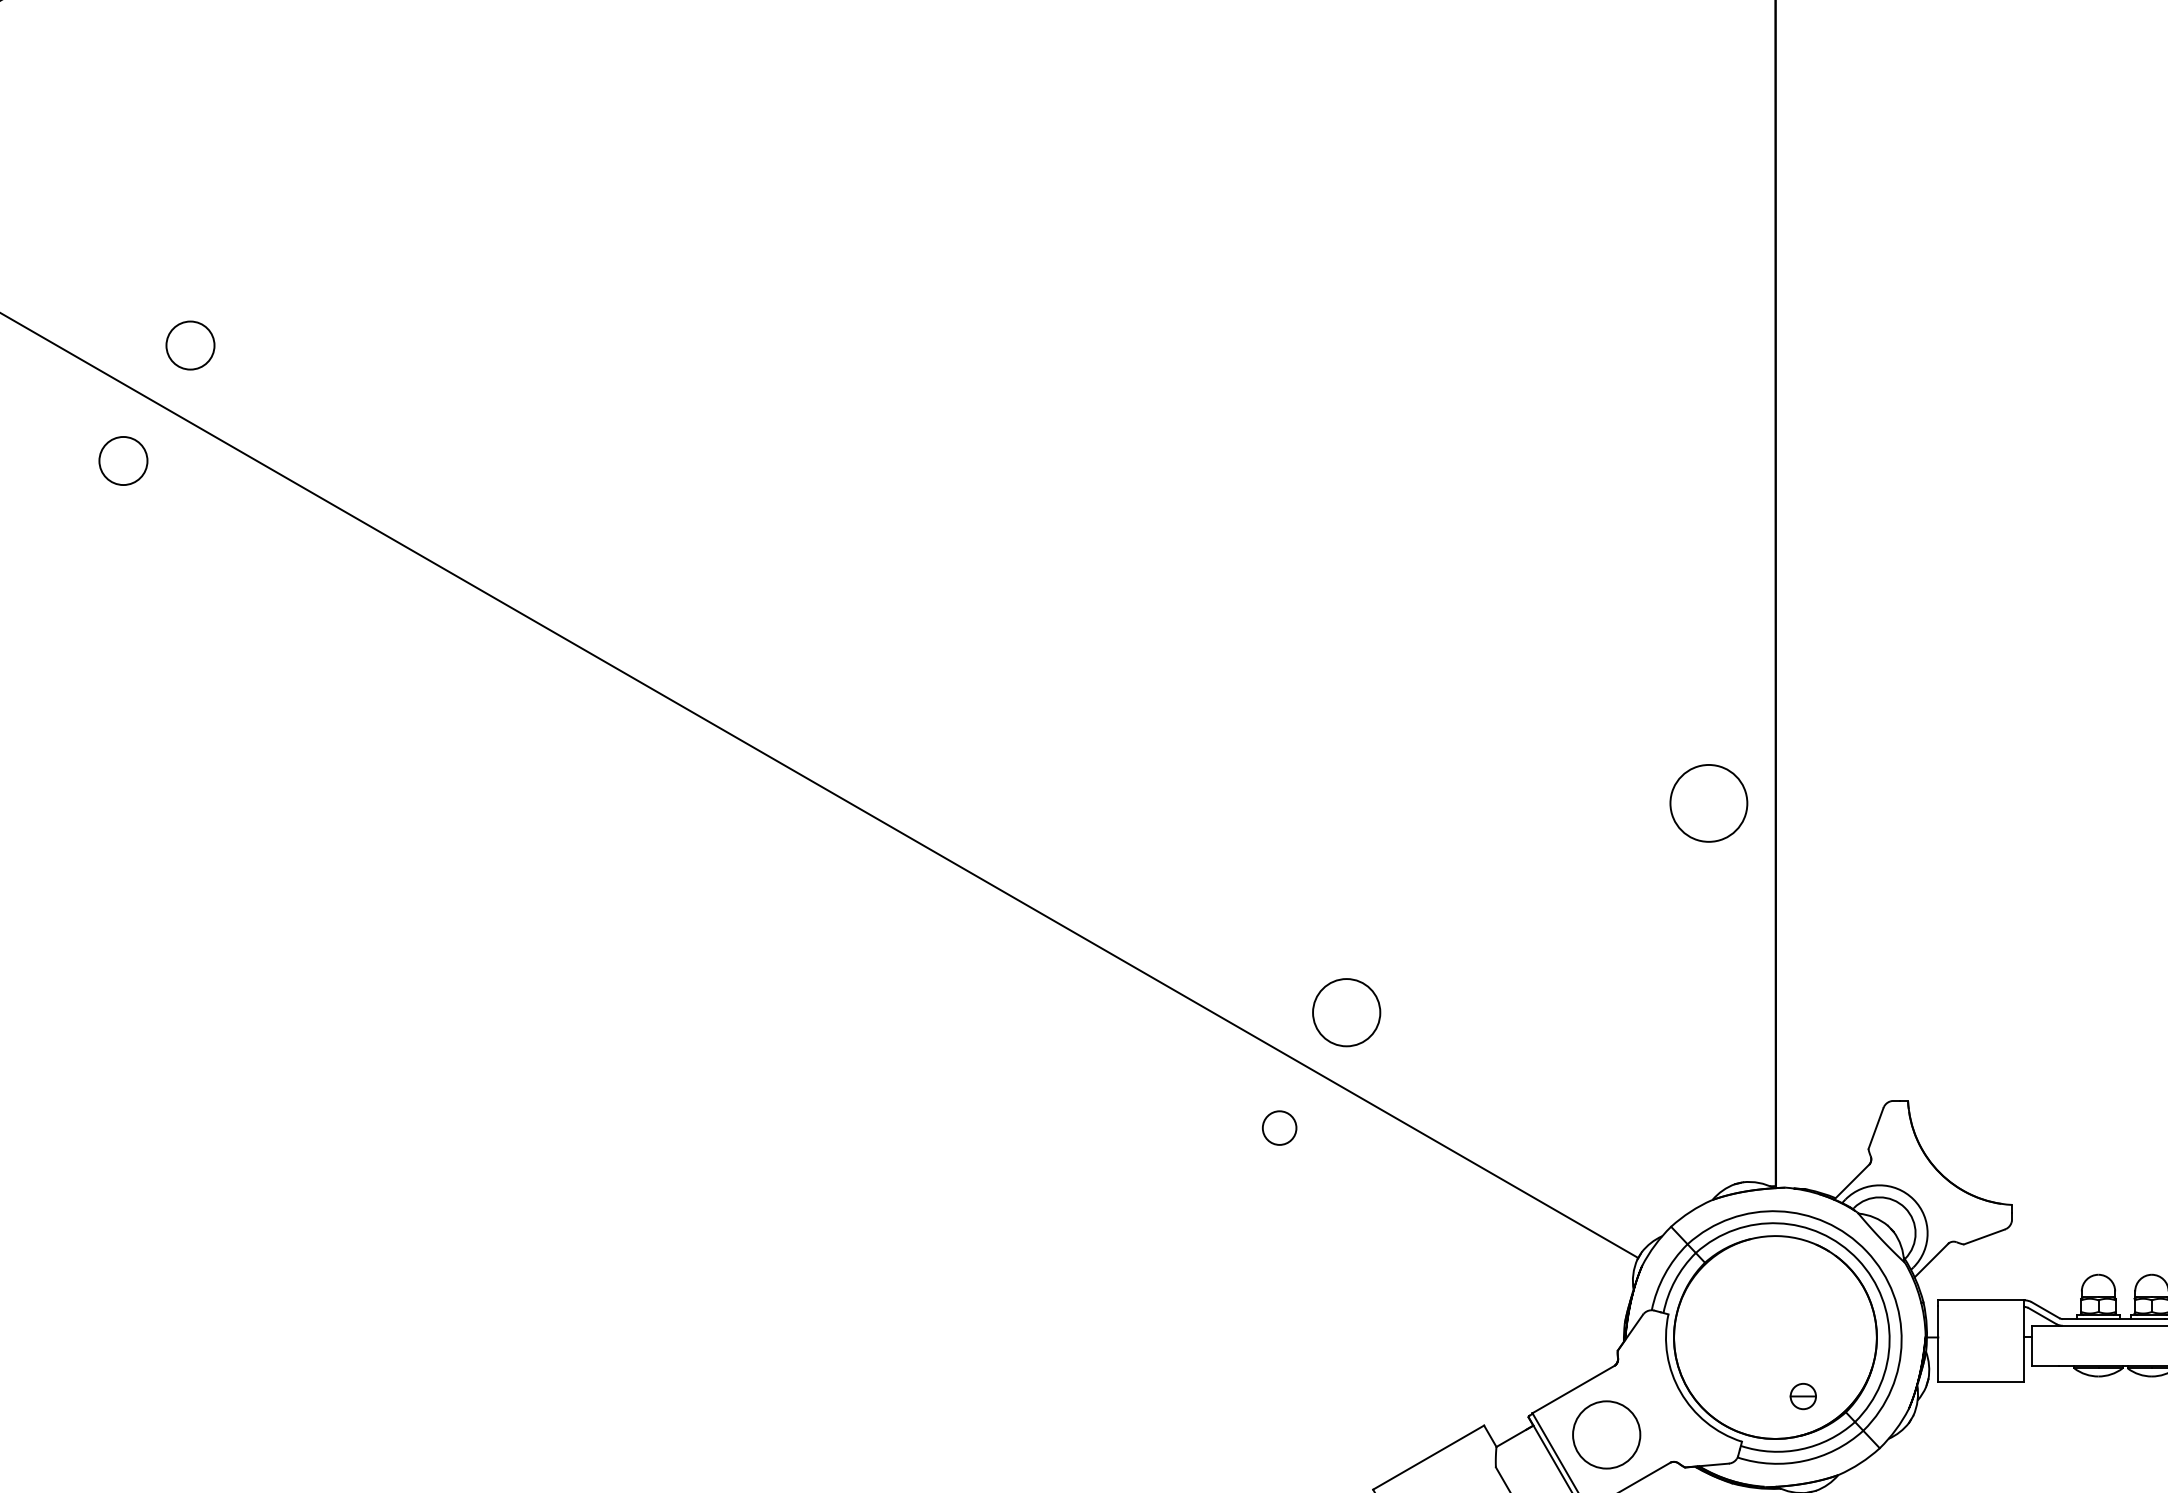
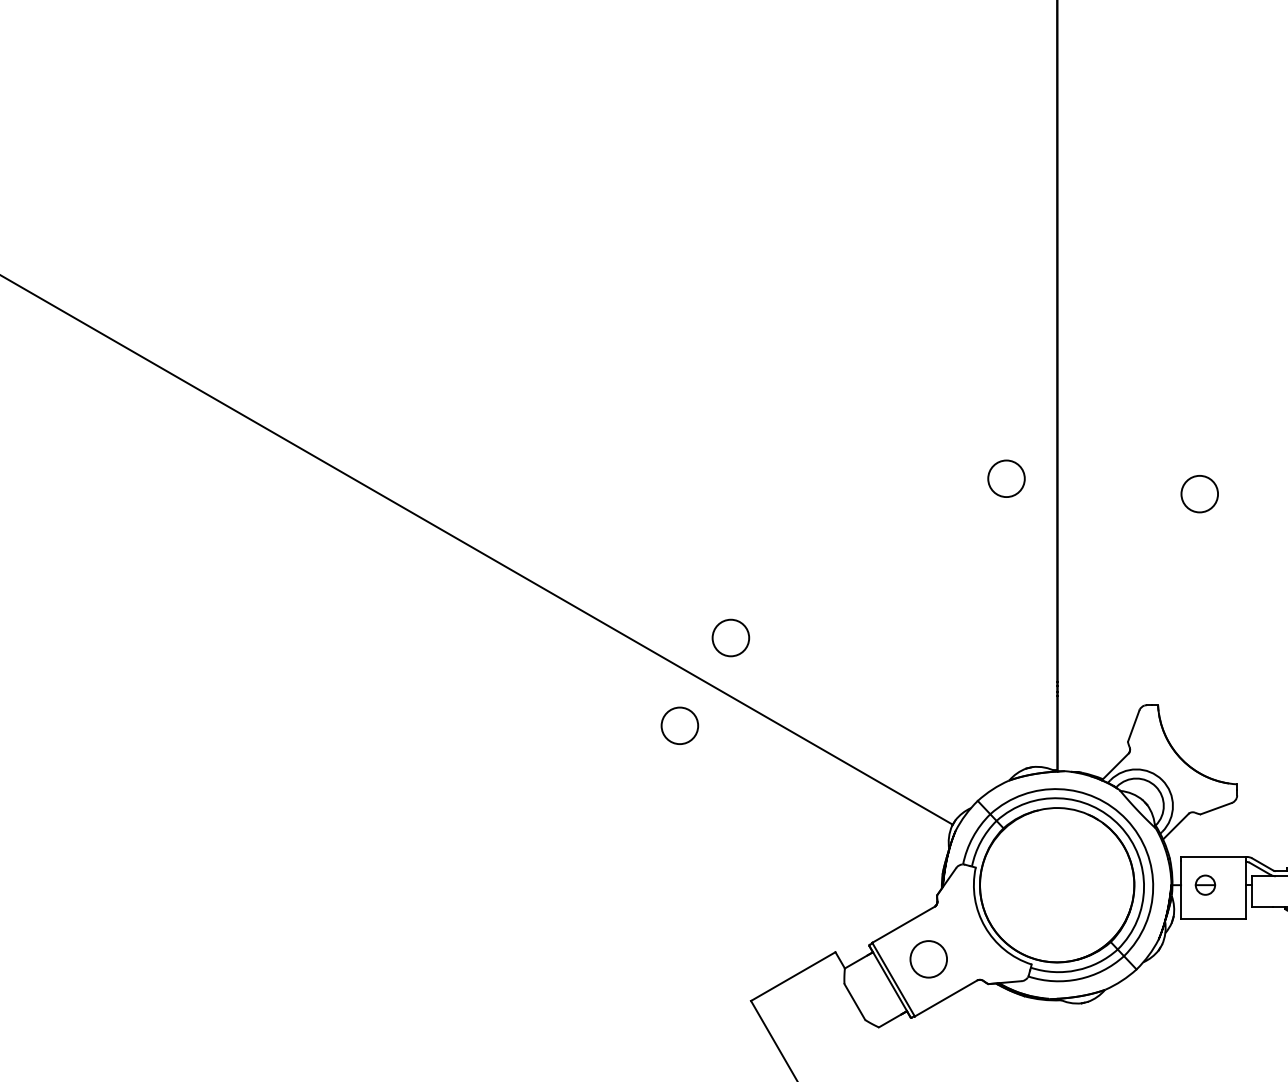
circle: (1708, 803) -> (1006, 478), size x0.62
circle: (1962, 823) -> (1199, 494), added
circle: (1346, 1012) -> (730, 637), size x0.71
circle: (1279, 1128) -> (679, 726), size x1.43
part: (1802, 1396) -> (1204, 885), moved
circle: (1606, 1434) -> (928, 959), size x0.71

